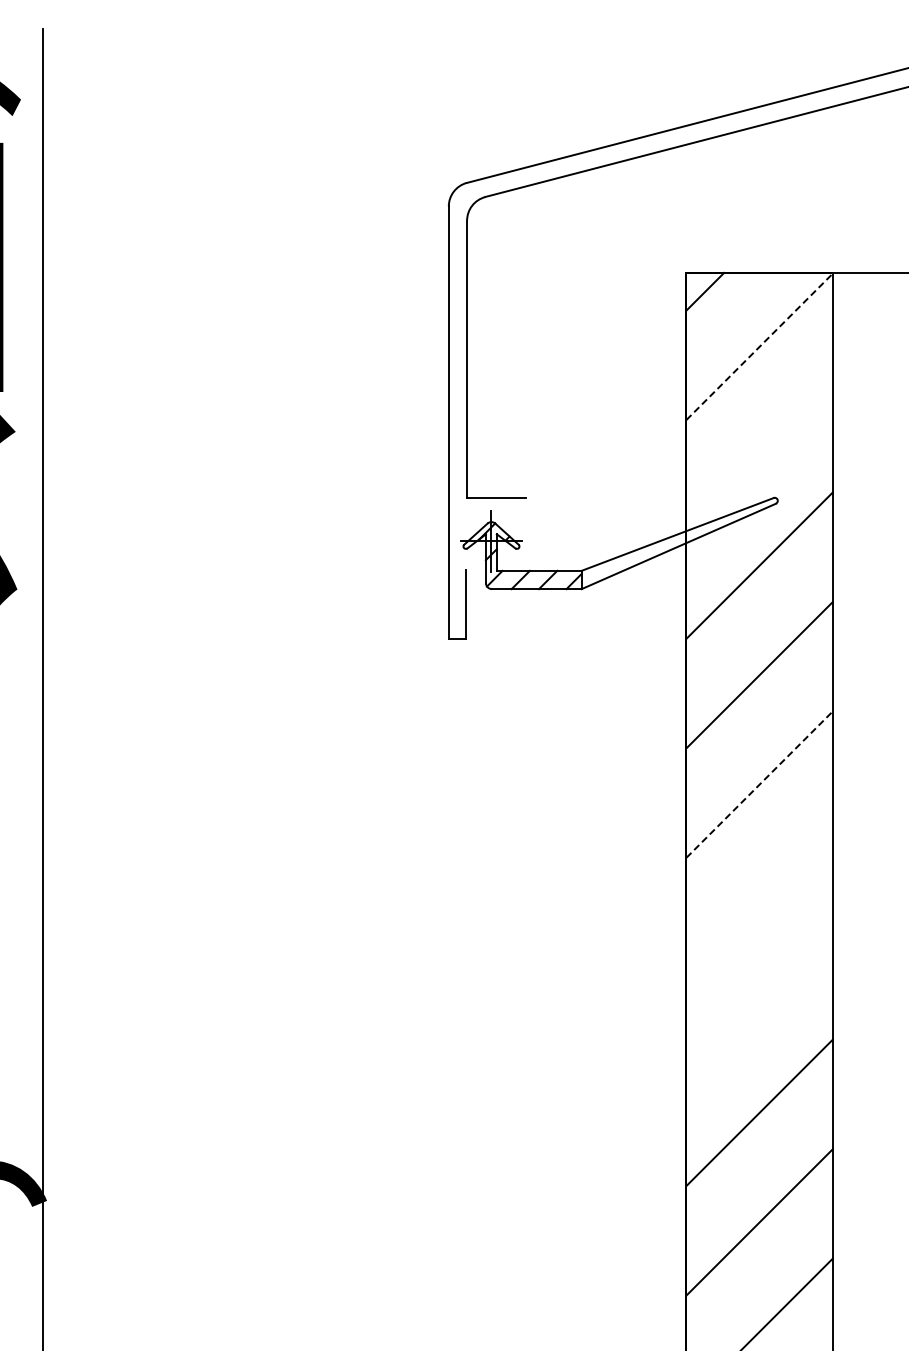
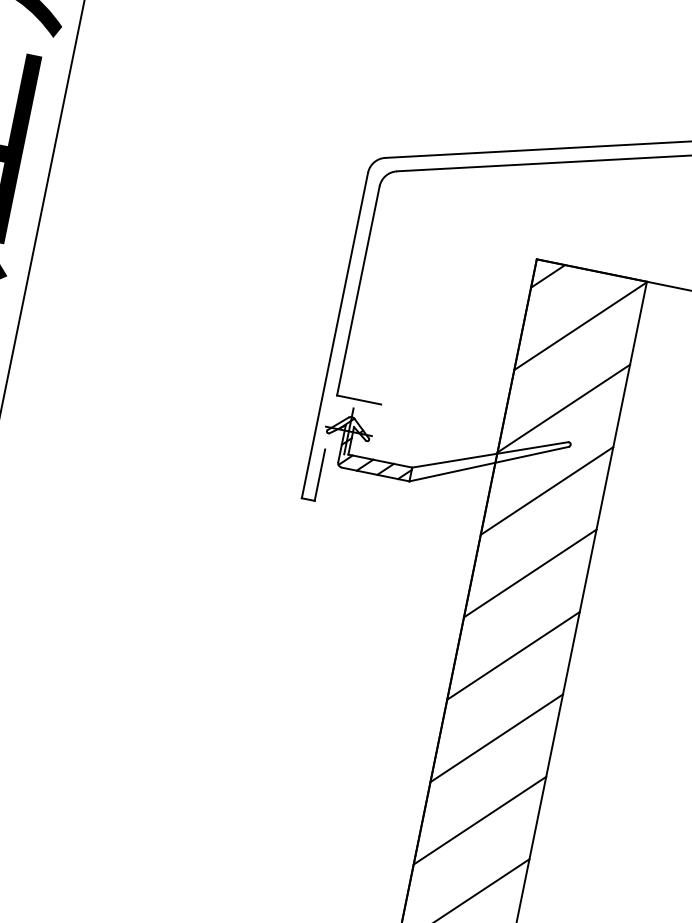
line: (759, 346) -> (580, 325), dashed -> solid
line: (759, 456) -> (563, 408), added
line: (759, 784) -> (513, 655), dashed -> solid
line: (759, 893) -> (496, 737), added
line: (759, 1003) -> (479, 820), added

